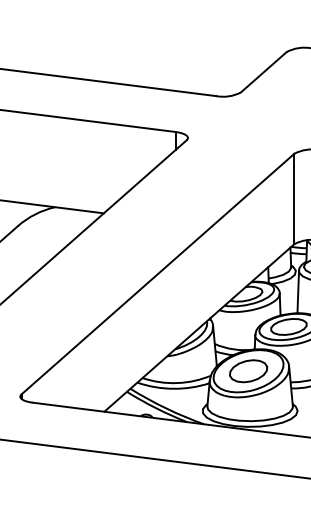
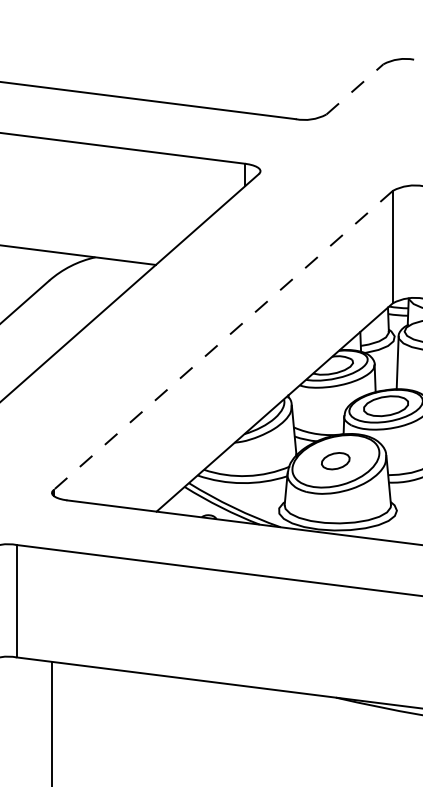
line: (263, 72) -> (354, 89), solid -> dashed
line: (157, 274) -> (222, 340), solid -> dashed
part: (248, 370) -> (335, 460), size x0.6

